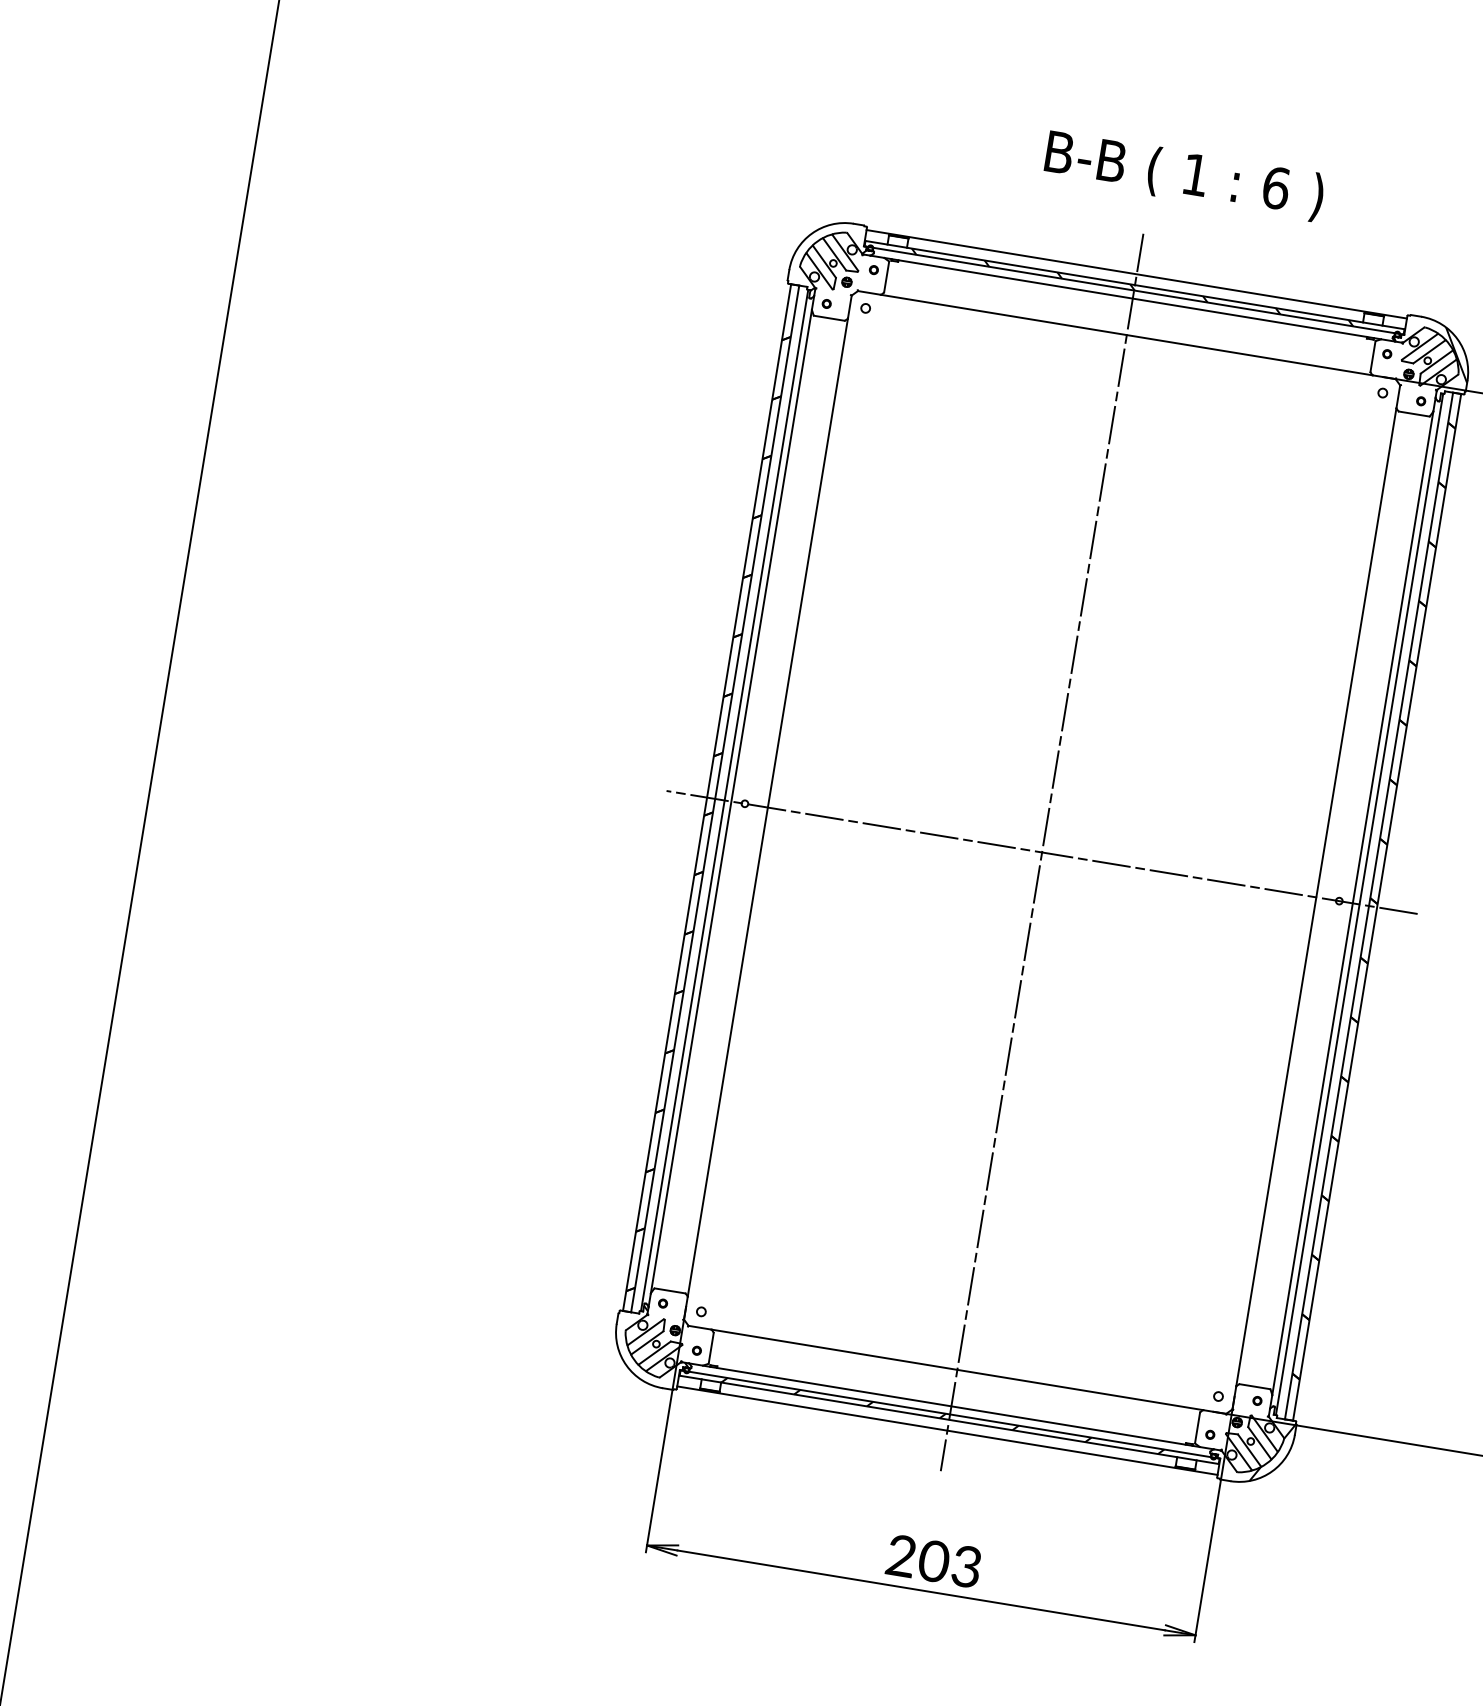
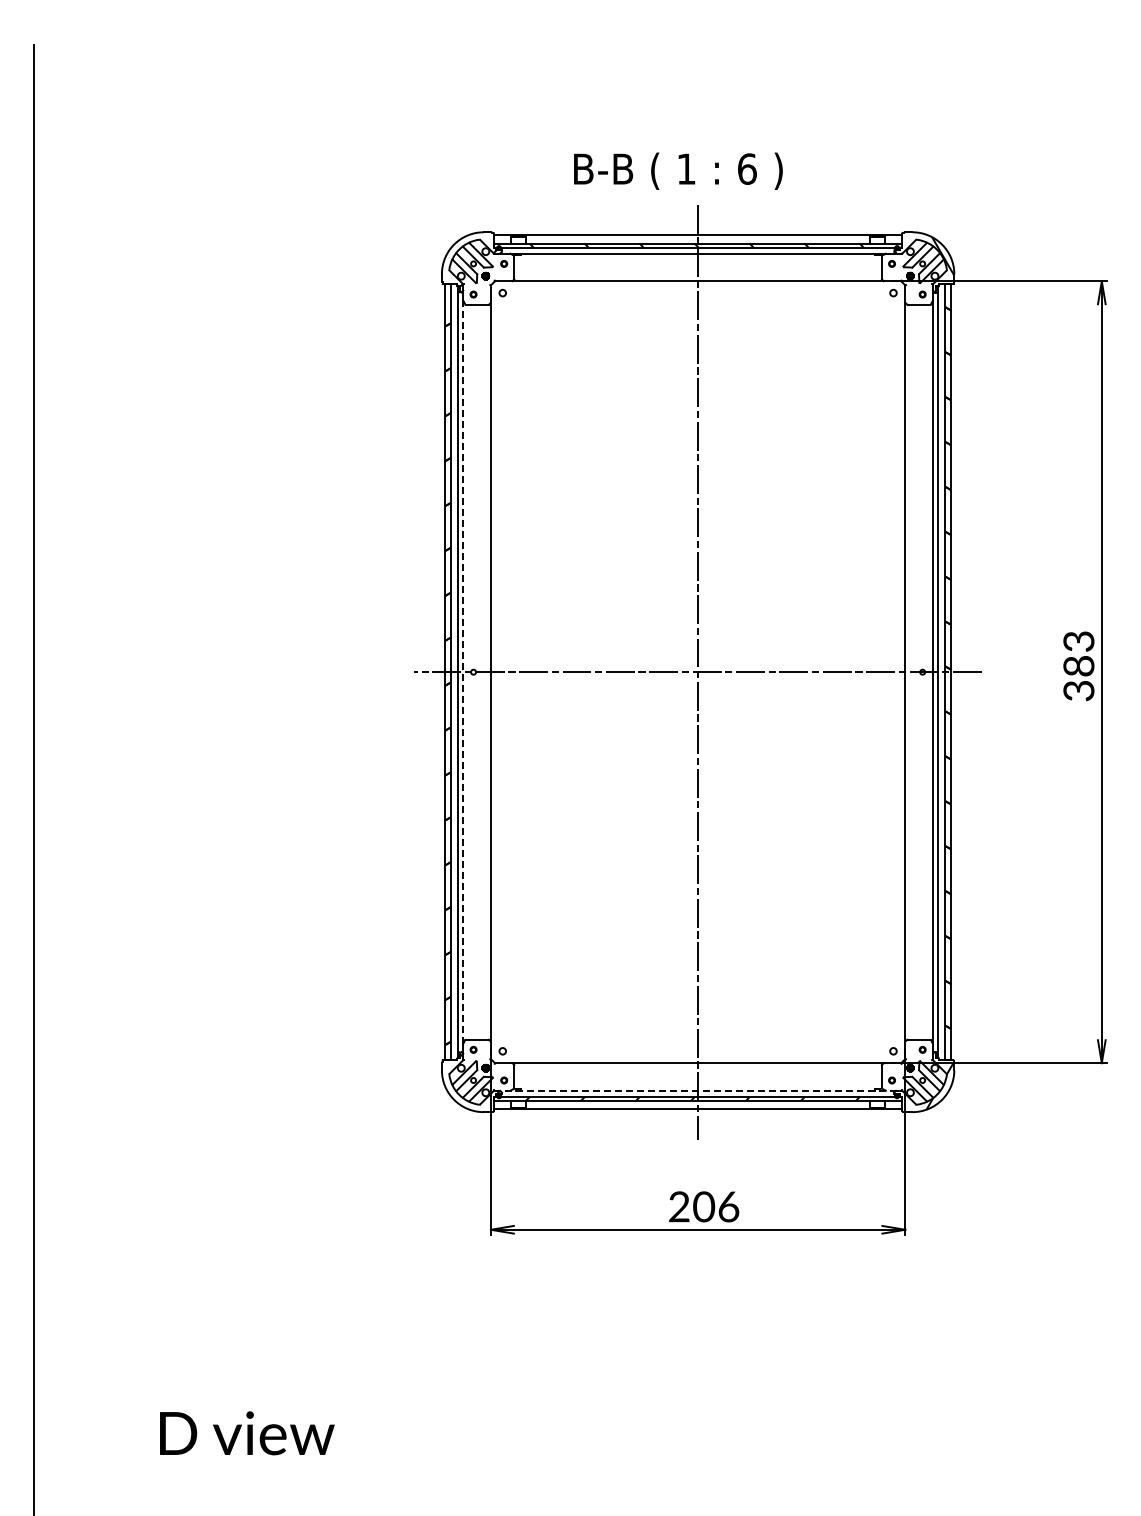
text: (1184, 175) -> (678, 170), moved
line: (731, 801) -> (463, 672), solid -> dashed
line: (950, 1405) -> (697, 1090), solid -> dashed
text: (966, 1566) -> (728, 1206), 203 -> 206

